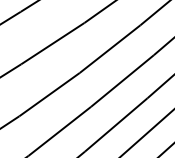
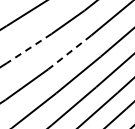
line: (53, 43) -> (29, 48), solid -> dashed
line: (109, 49) -> (69, 52), solid -> dashed

